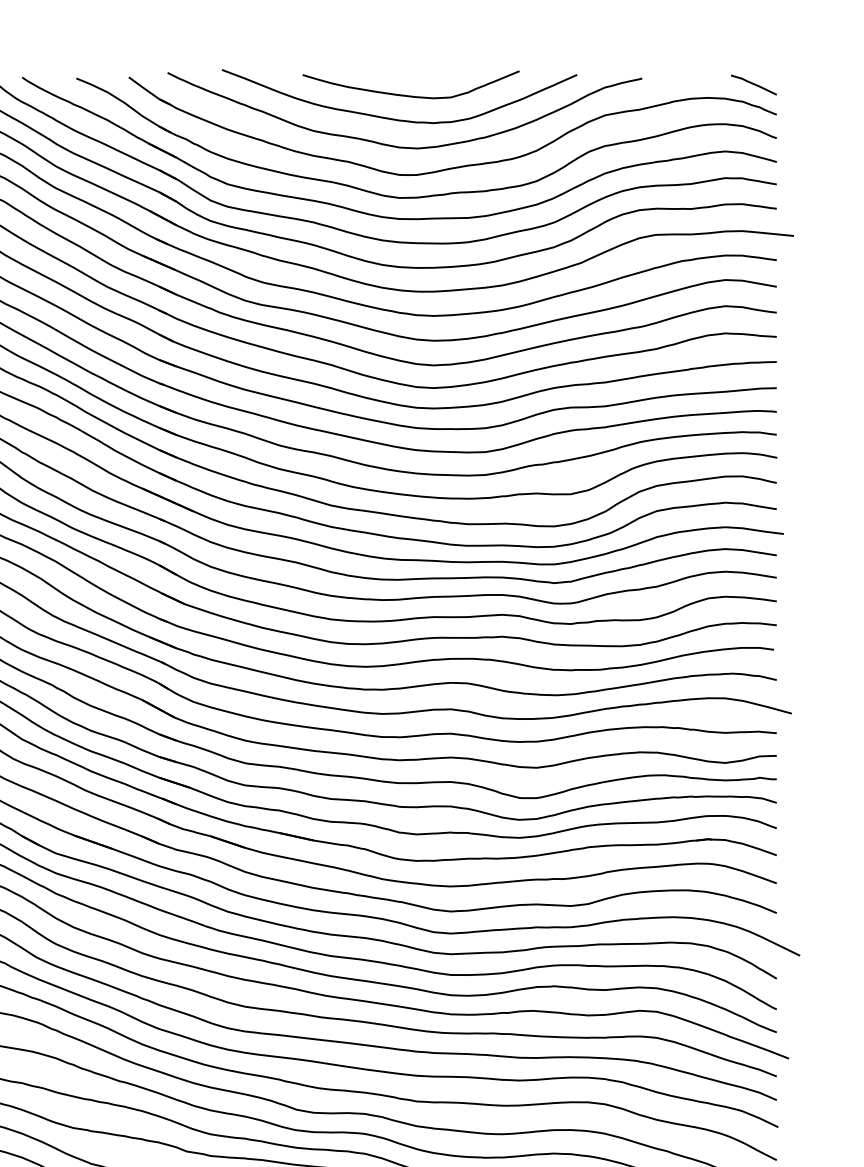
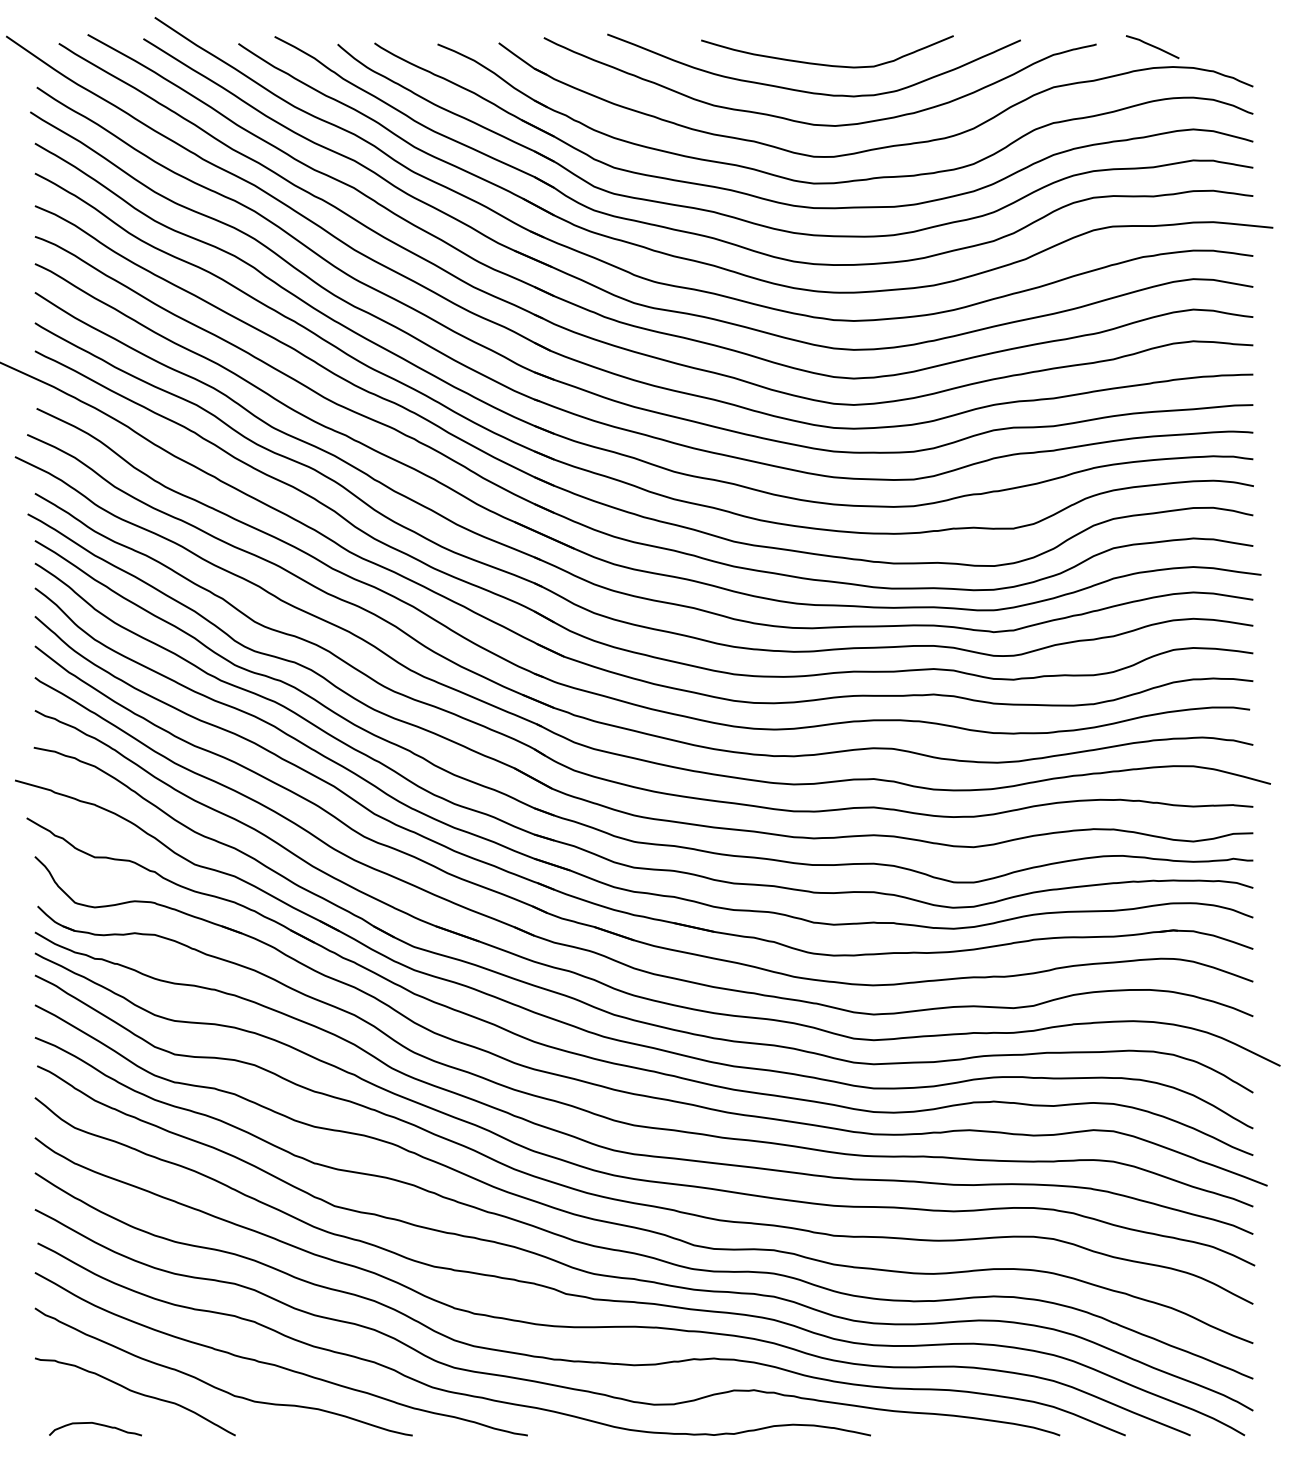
line: (753, 84) -> (1152, 46), moved

